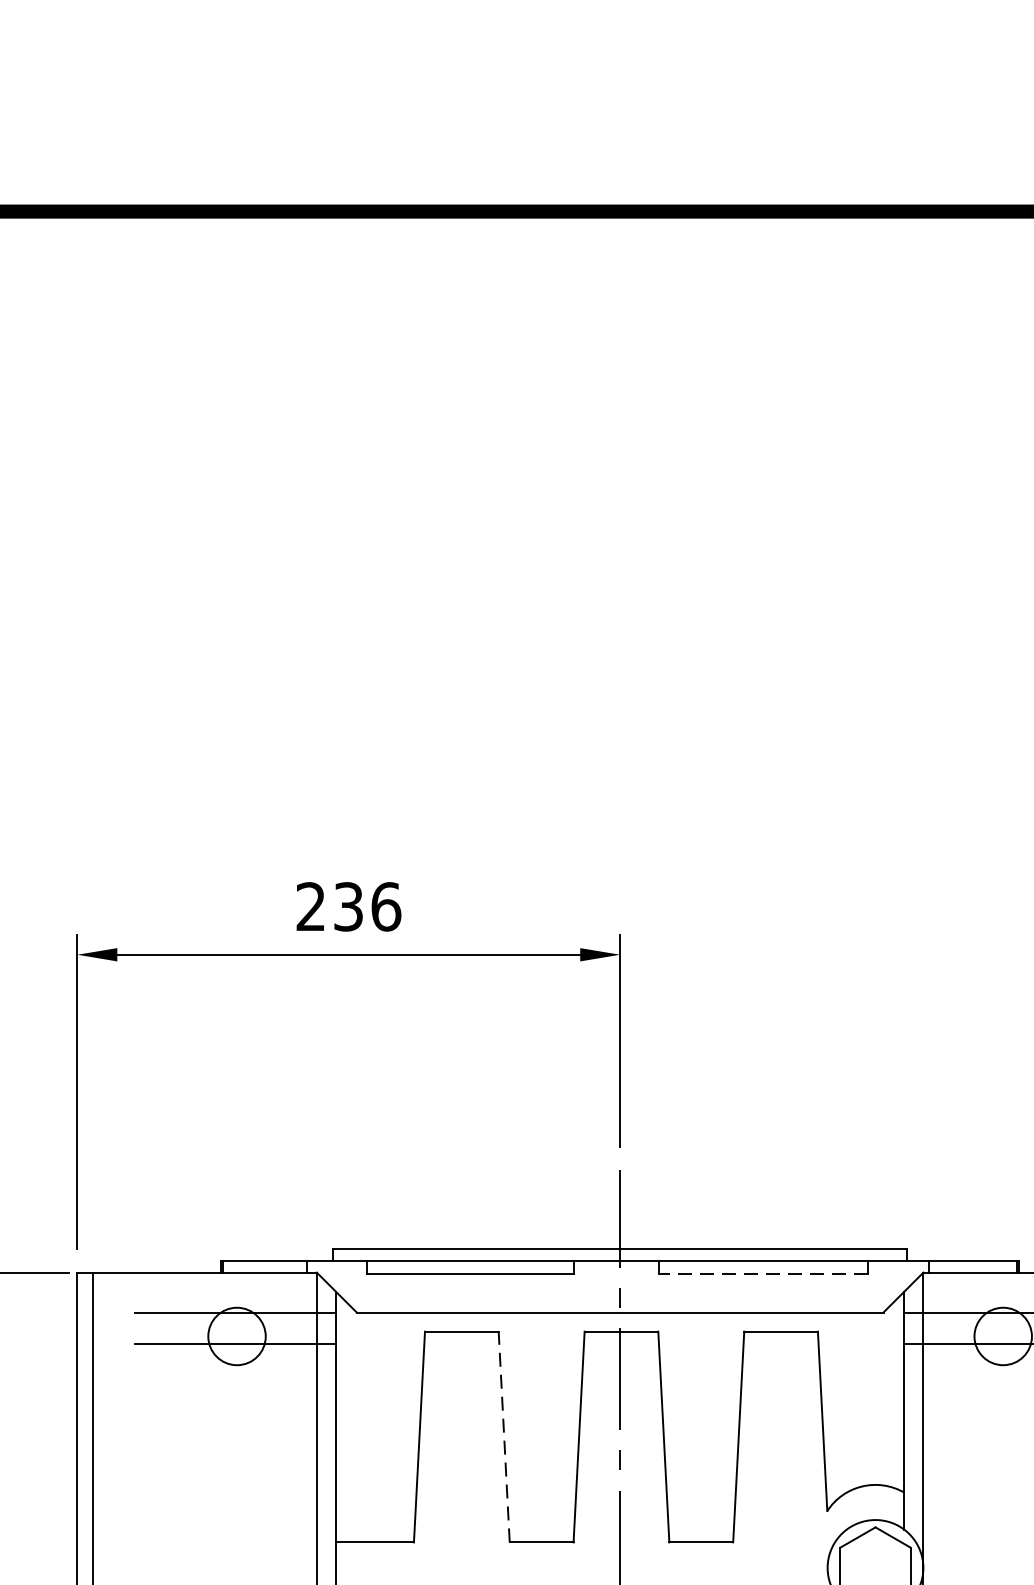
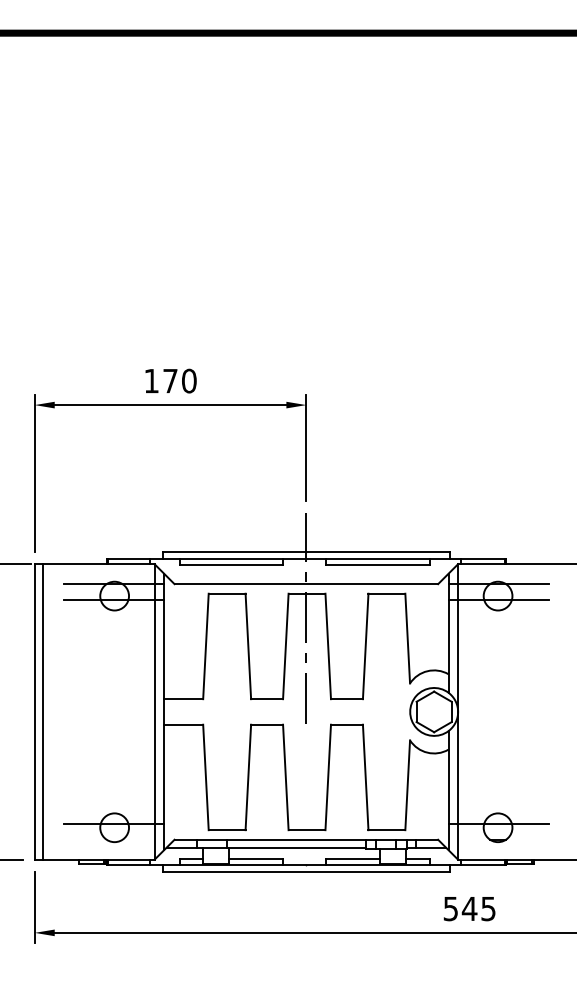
text: (348, 905) -> (170, 380), 236 -> 170
line: (762, 1273) -> (377, 564), dashed -> solid
line: (504, 1437) -> (248, 646), dashed -> solid

